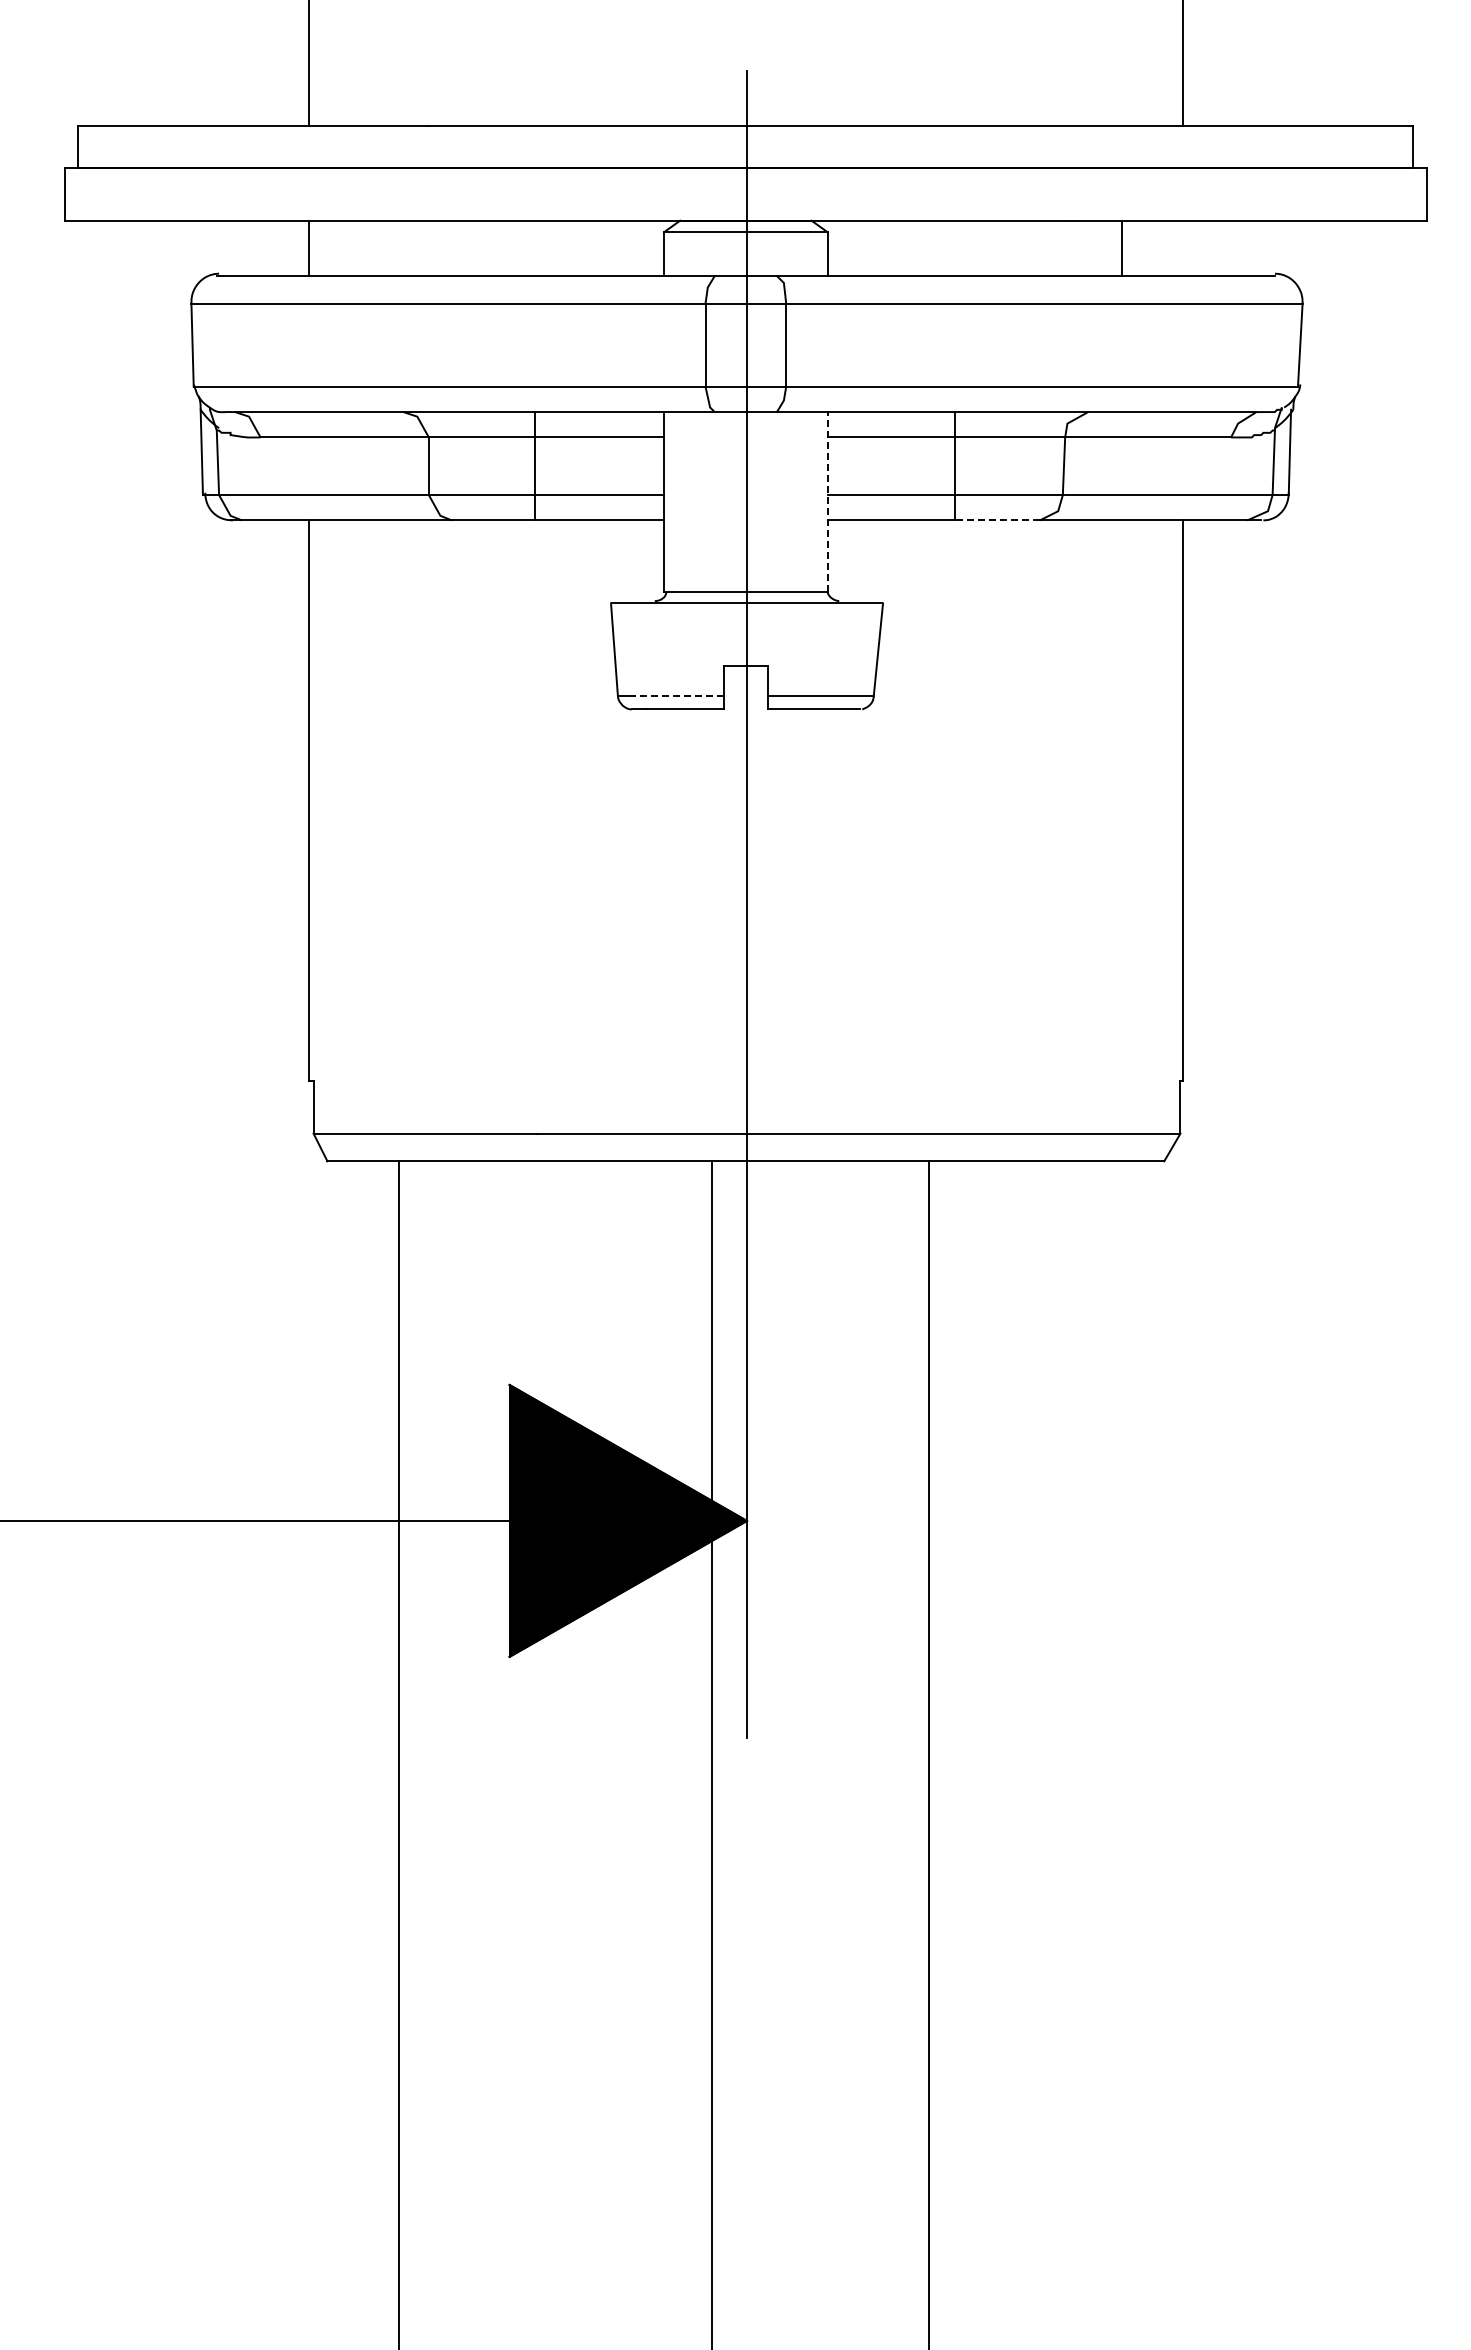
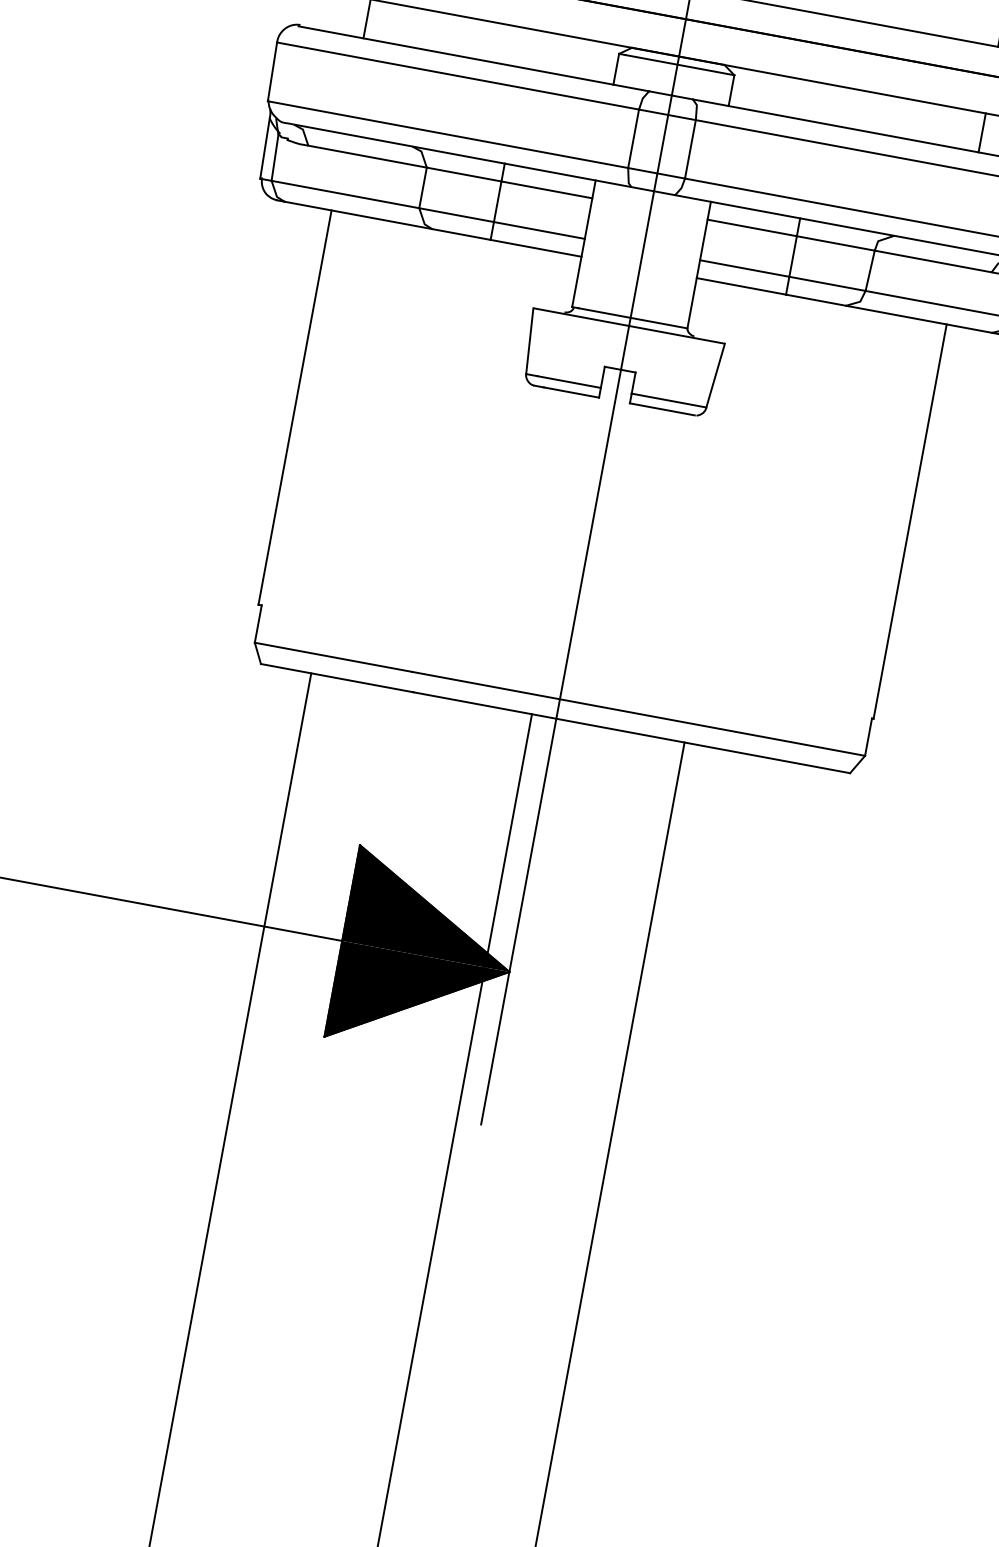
line: (1121, 248) -> (982, 132), moved
line: (827, 501) -> (699, 264), dashed -> solid
line: (997, 520) -> (816, 300), dashed -> solid
line: (679, 695) -> (569, 382), dashed -> solid

